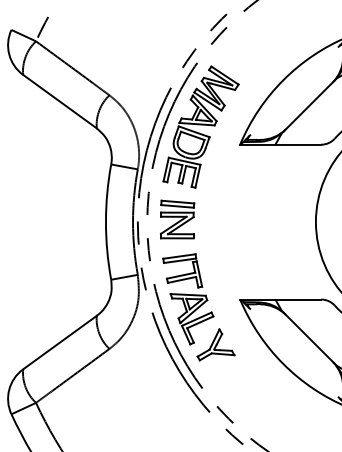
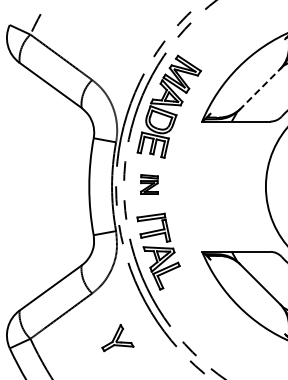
line: (309, 105) -> (260, 88), solid -> dashed
part: (177, 219) -> (149, 184), size x0.6
part: (215, 345) -> (117, 338), moved

